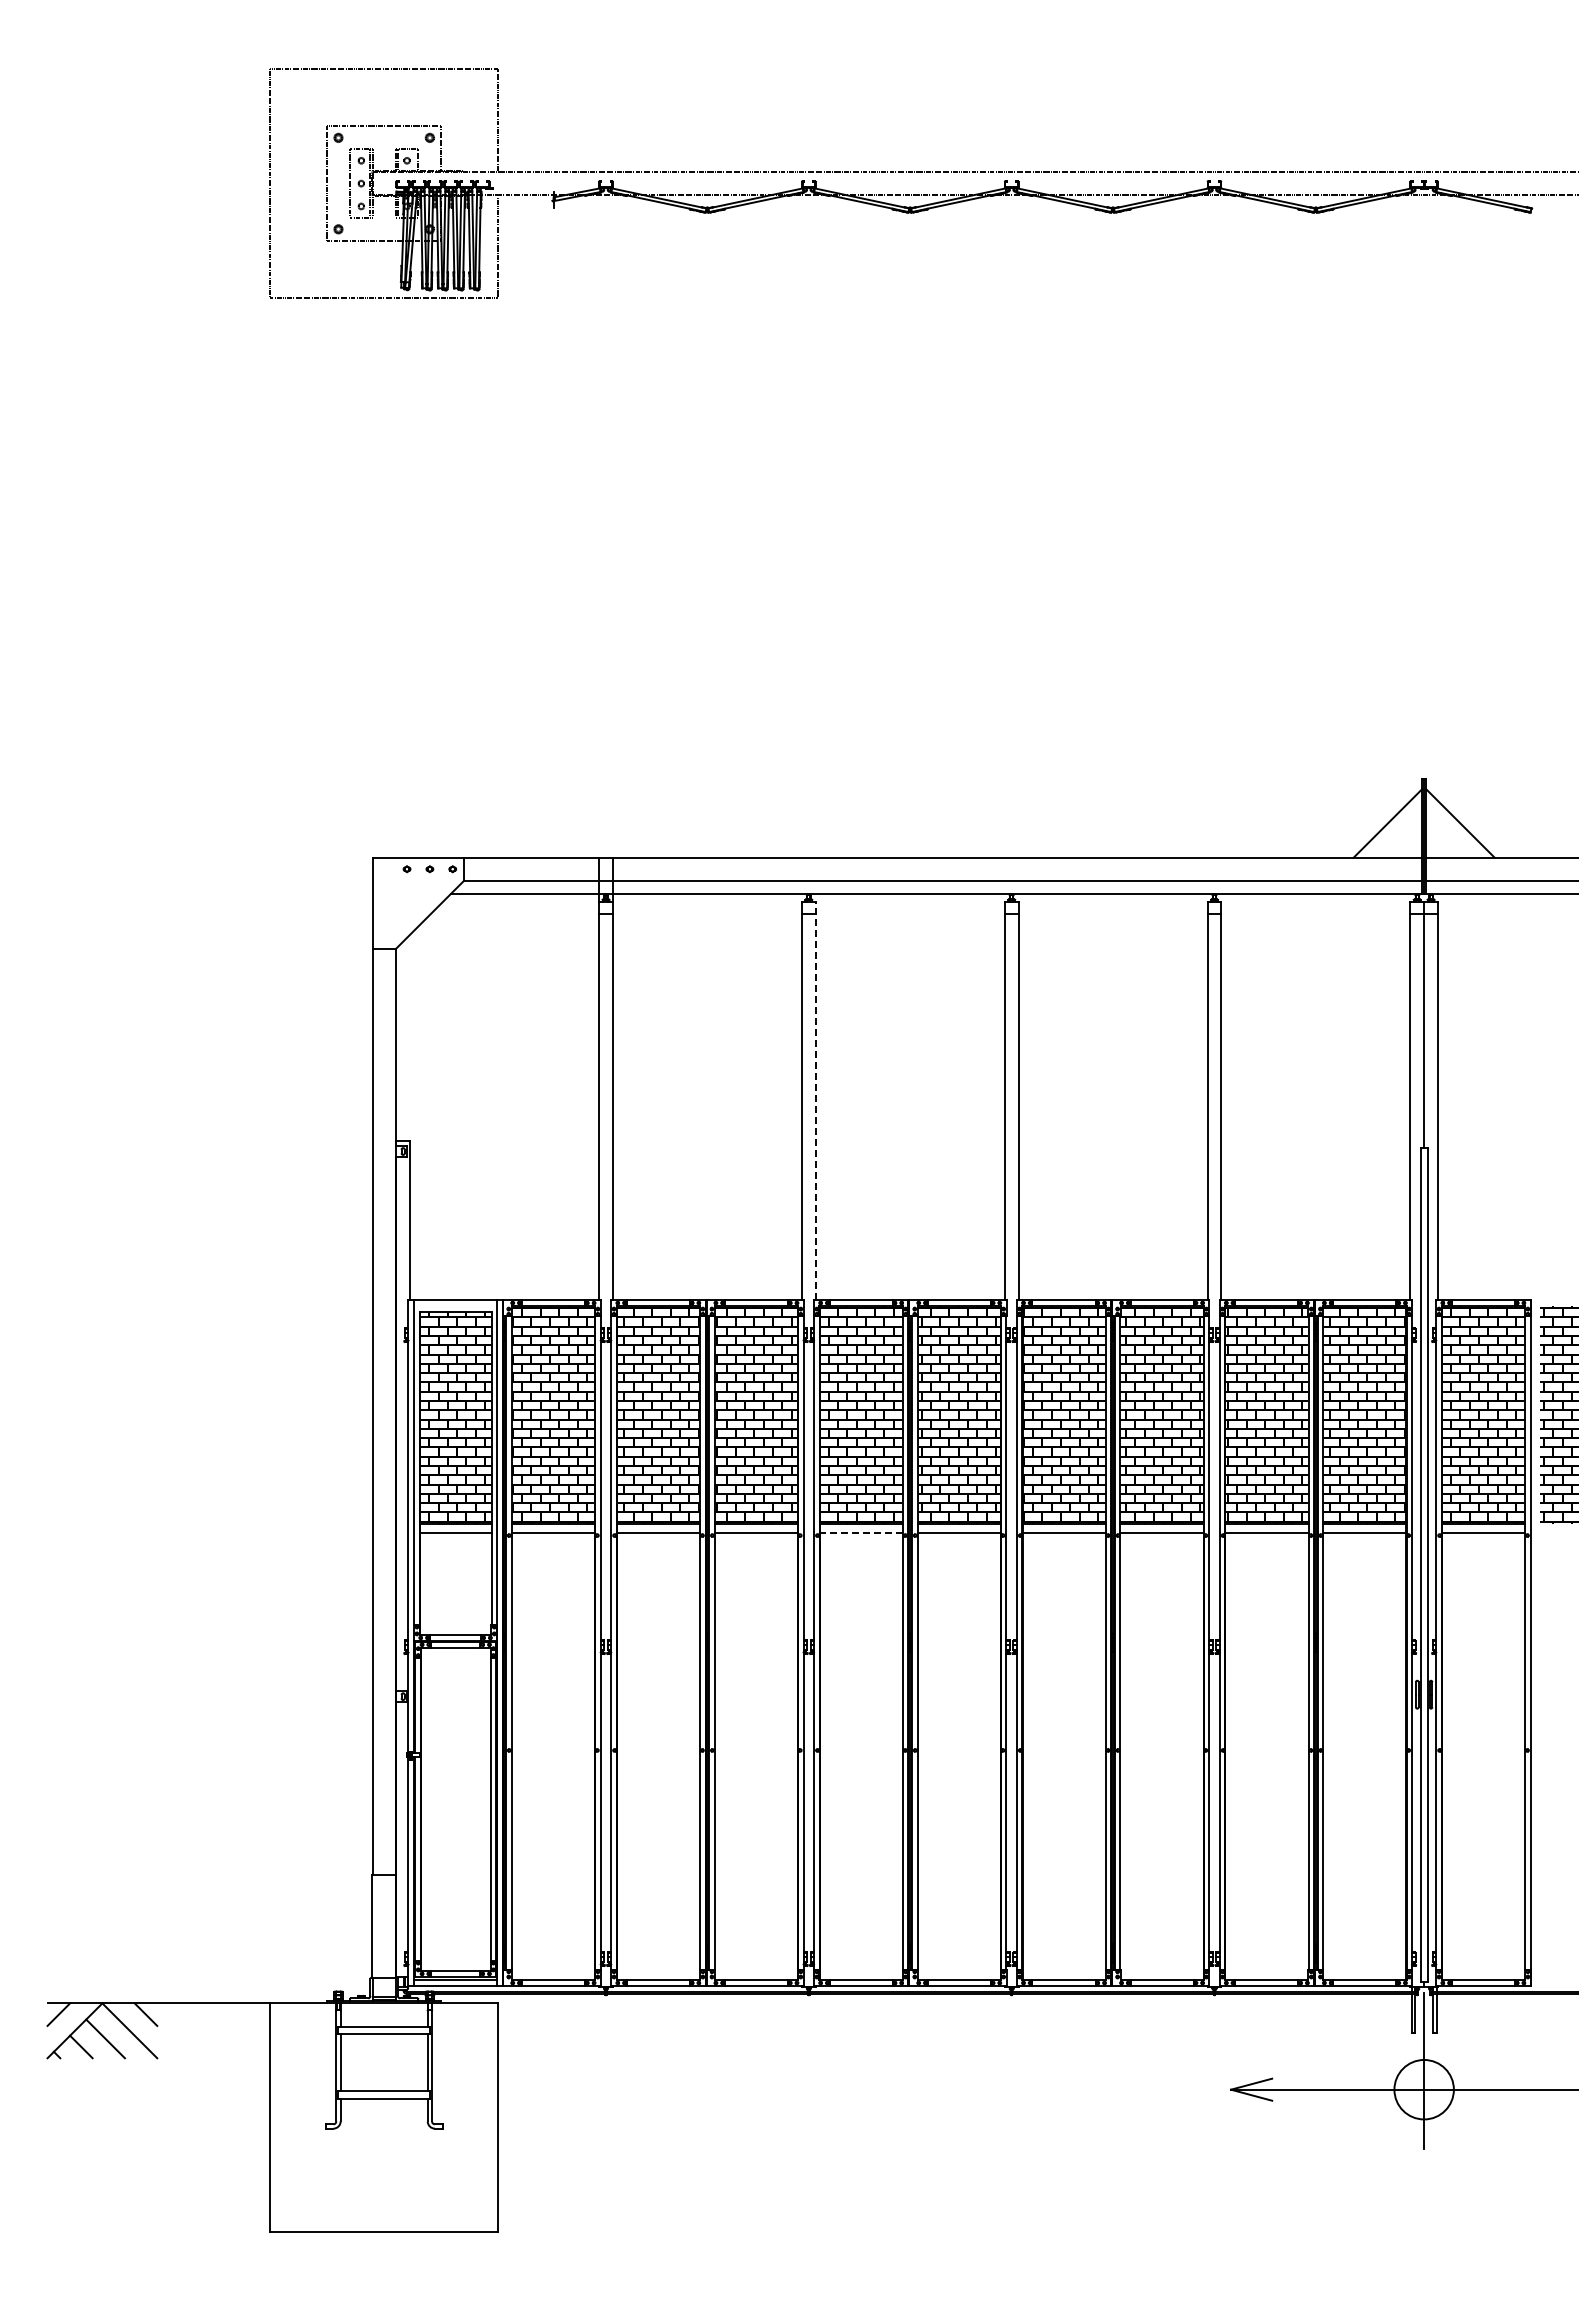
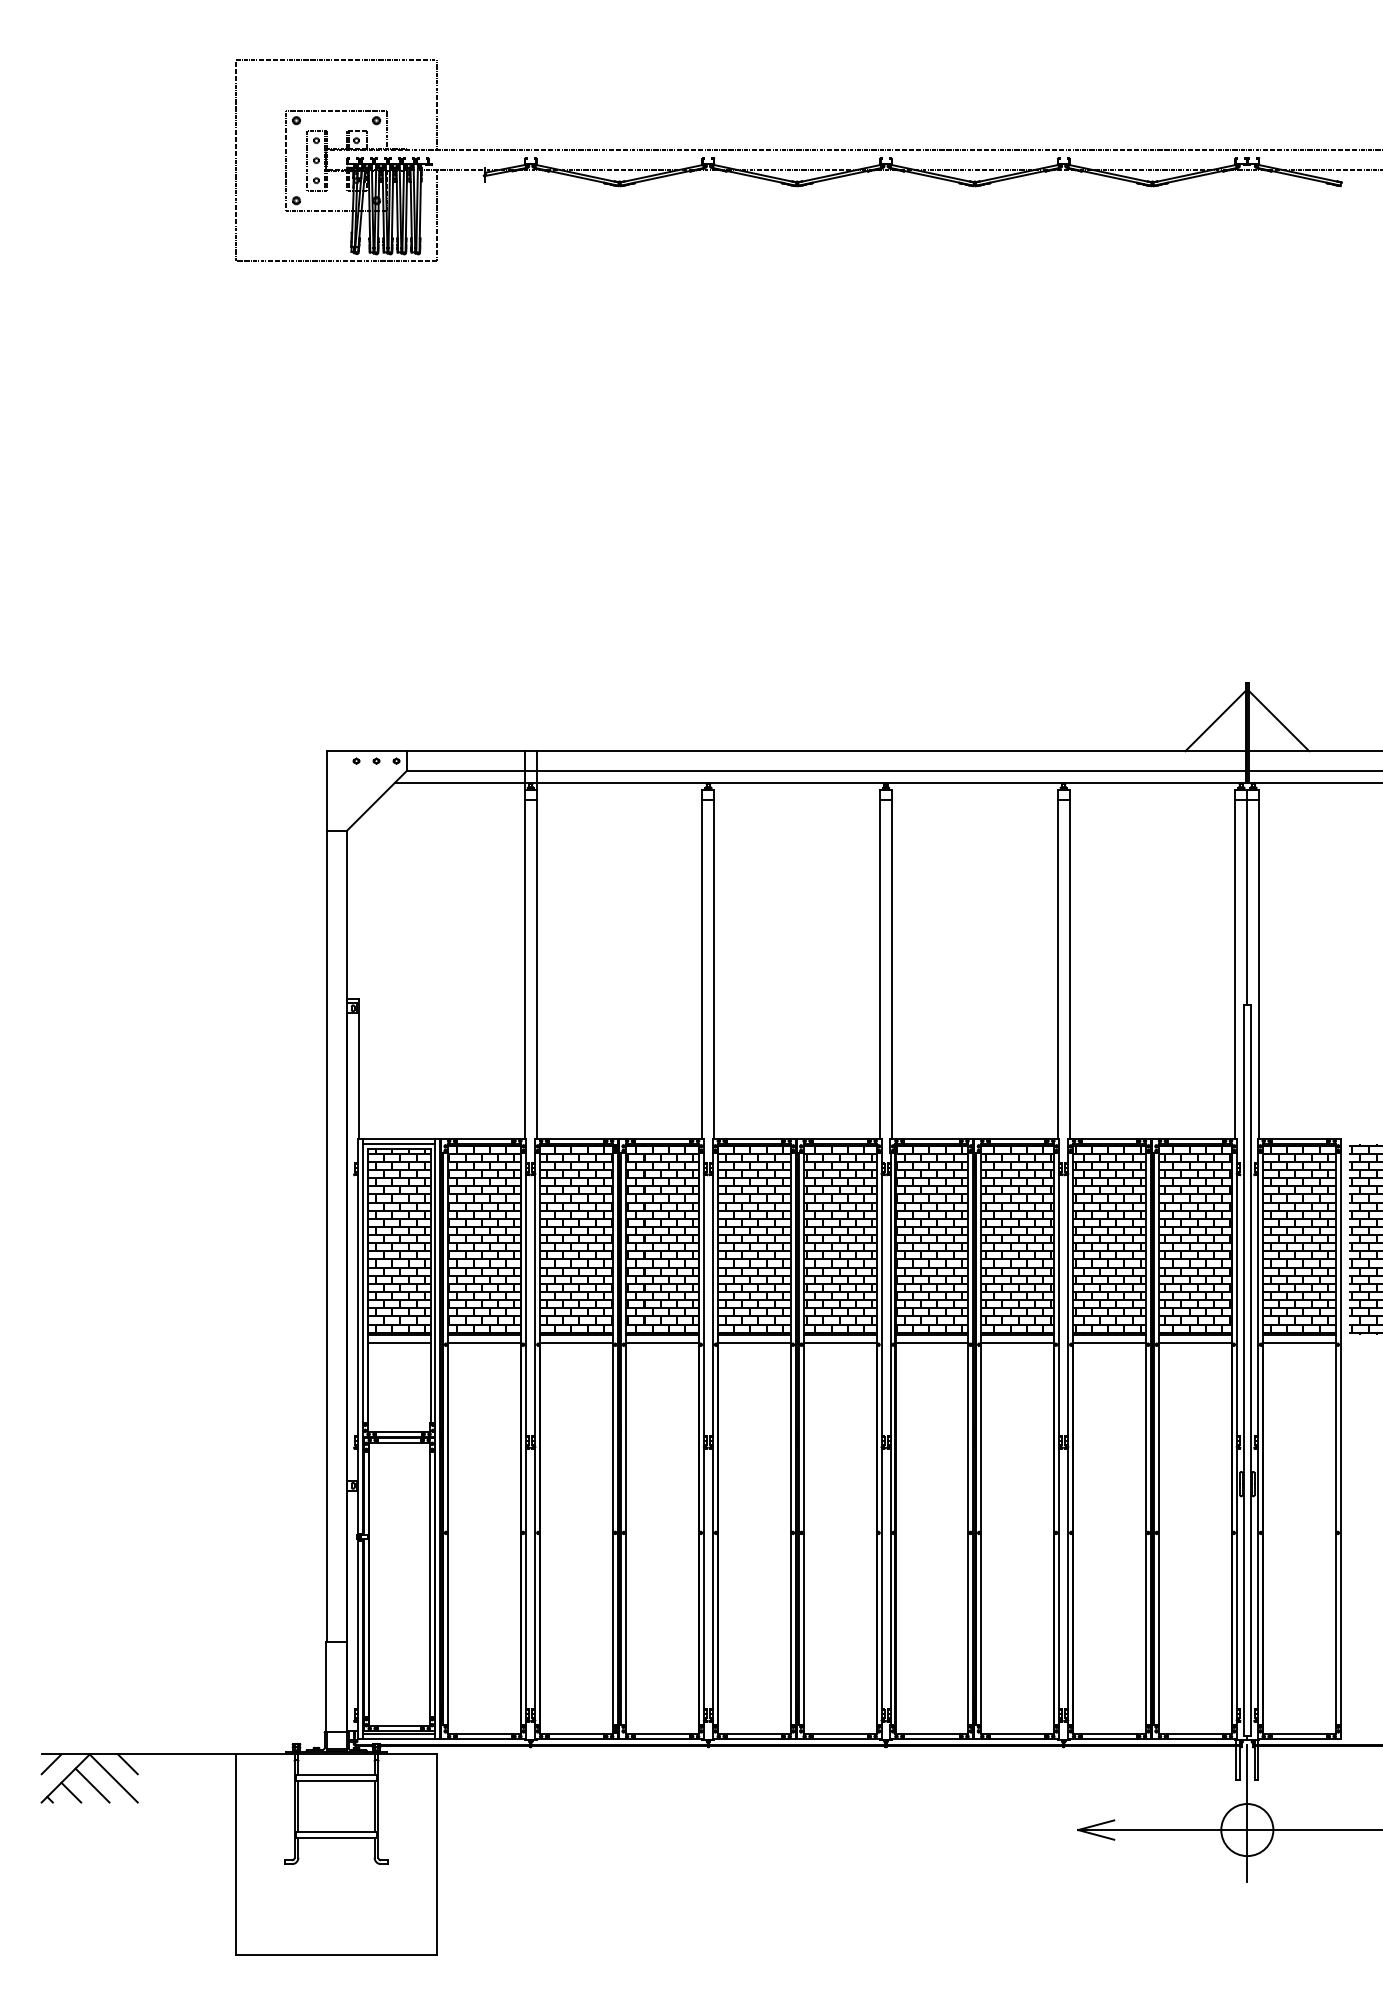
line: (815, 1101) -> (714, 964), dashed -> solid
line: (455, 1305) -> (398, 1143), added
line: (861, 1533) -> (754, 1342), dashed -> solid

